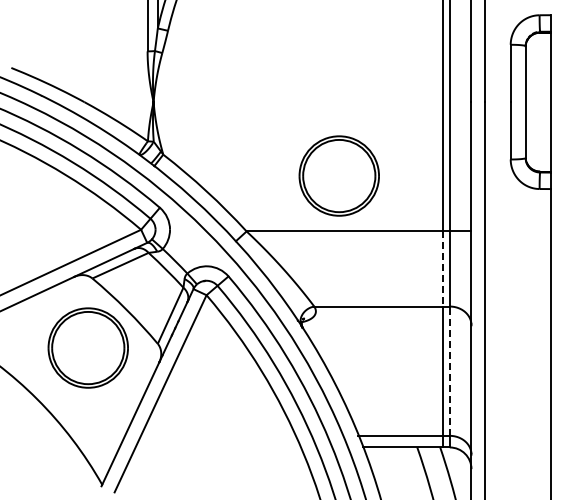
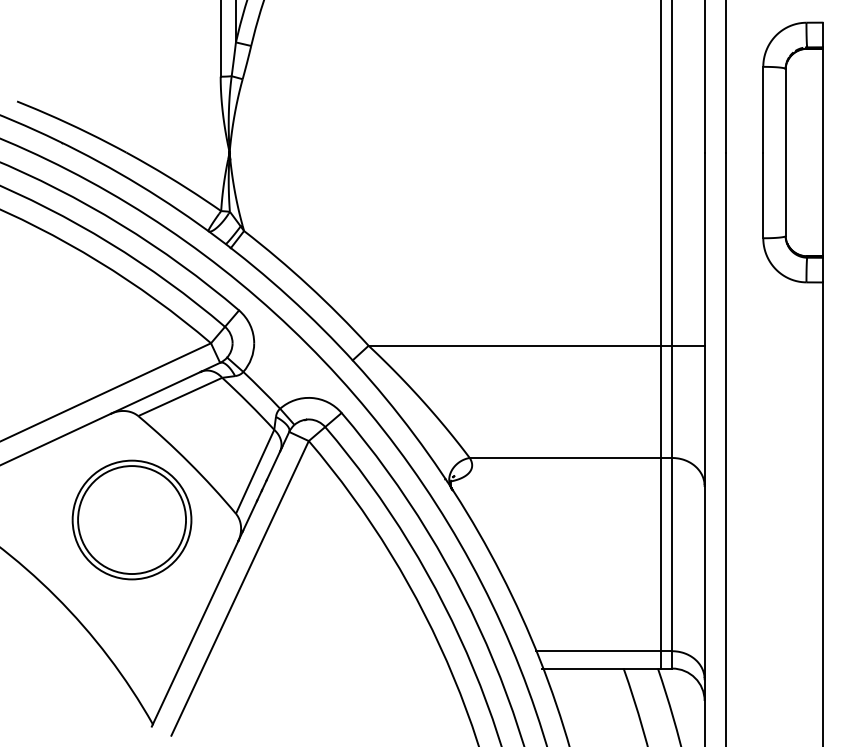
part: (338, 175) -> (505, 262), removed
line: (442, 268) -> (661, 401), dashed -> solid
line: (449, 371) -> (671, 555), dashed -> solid

